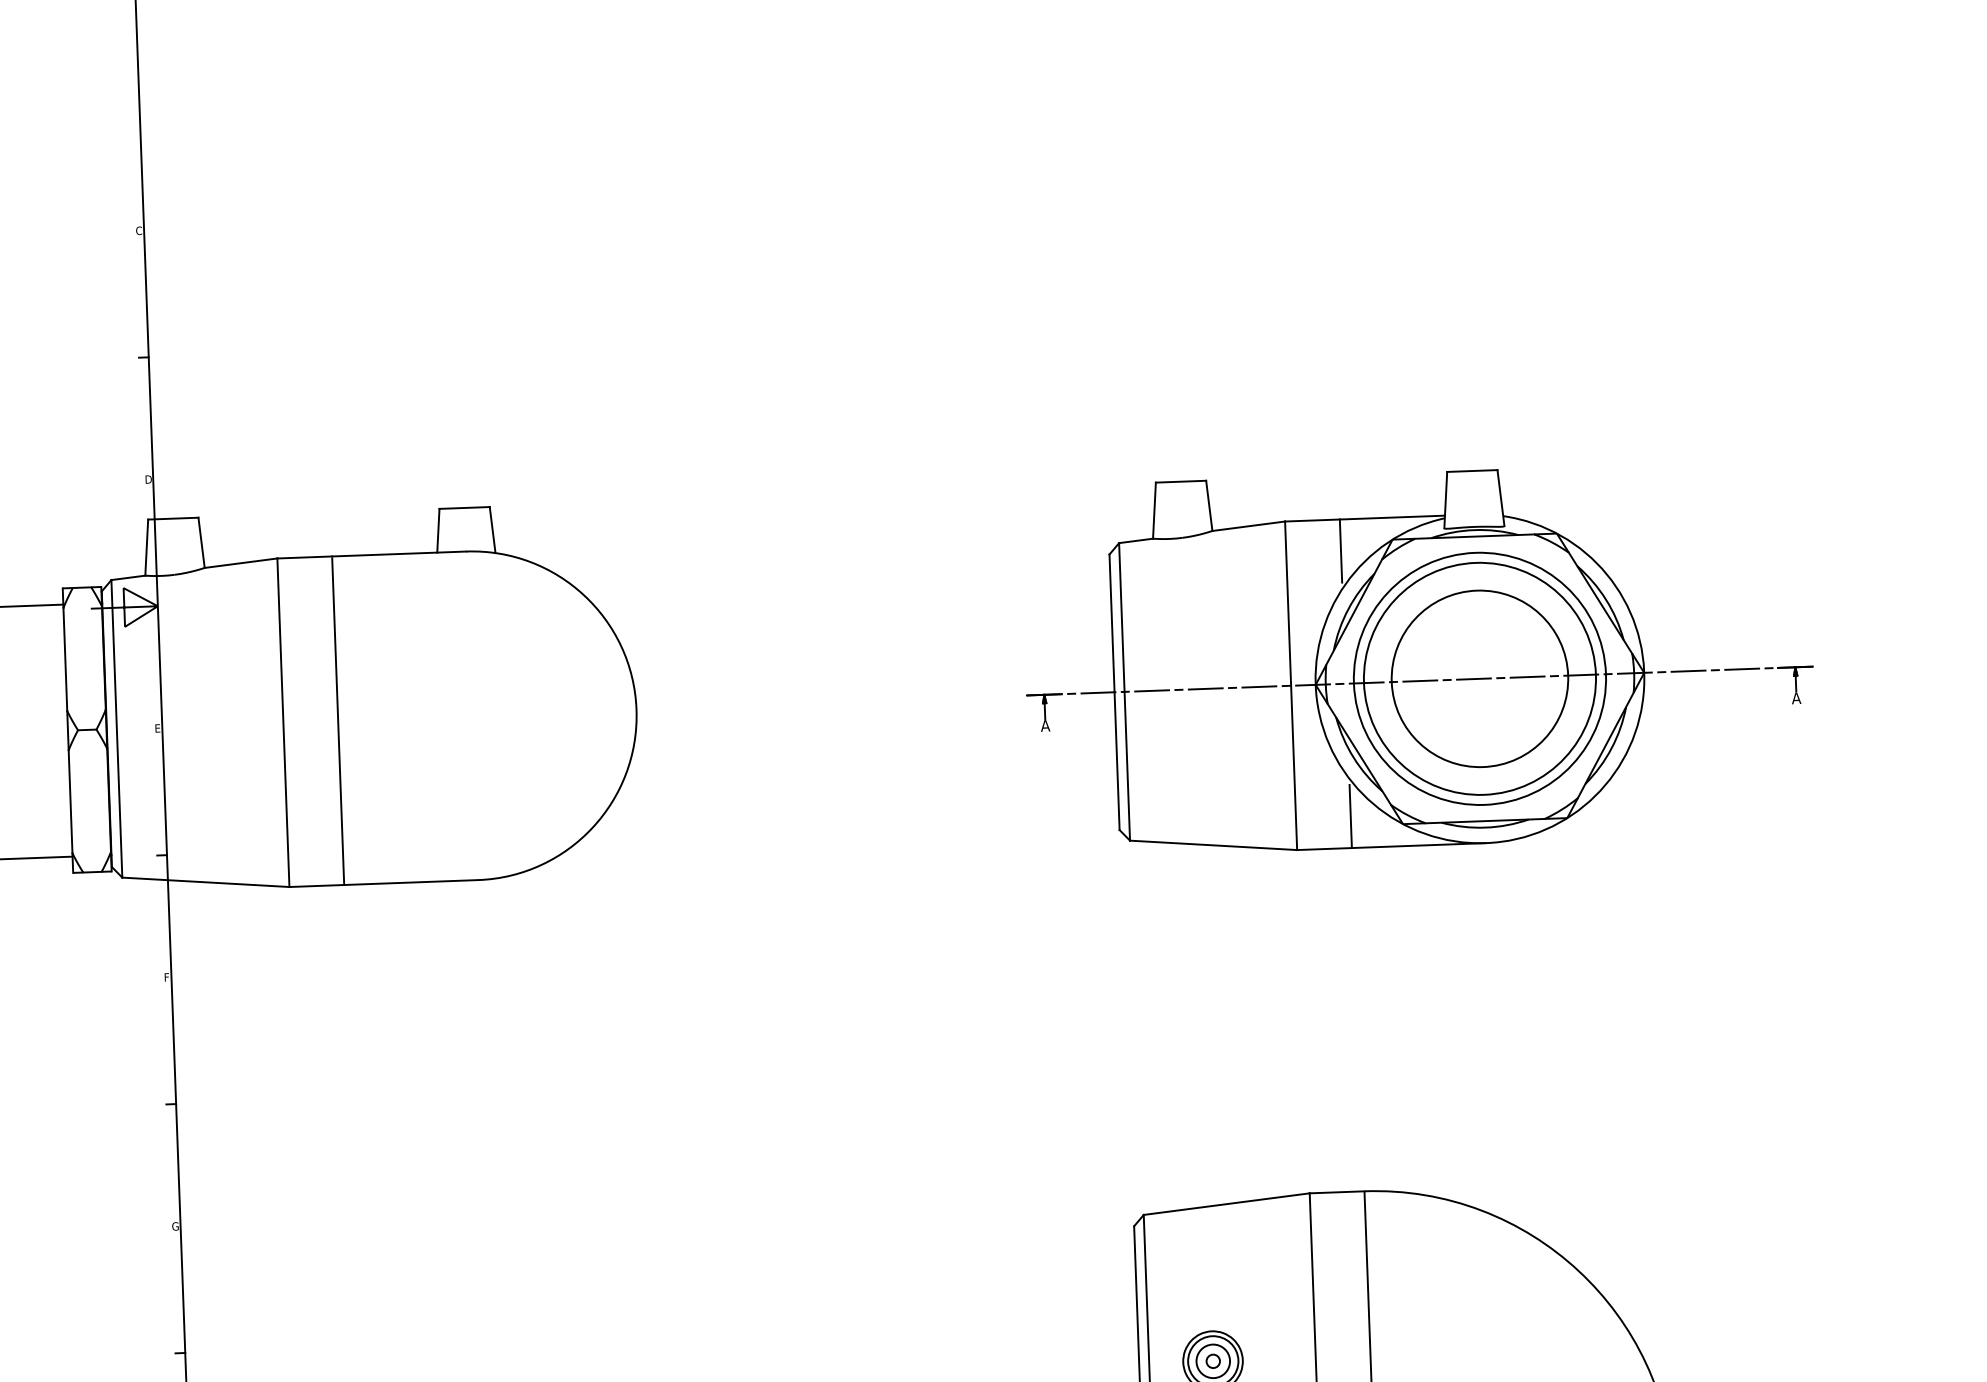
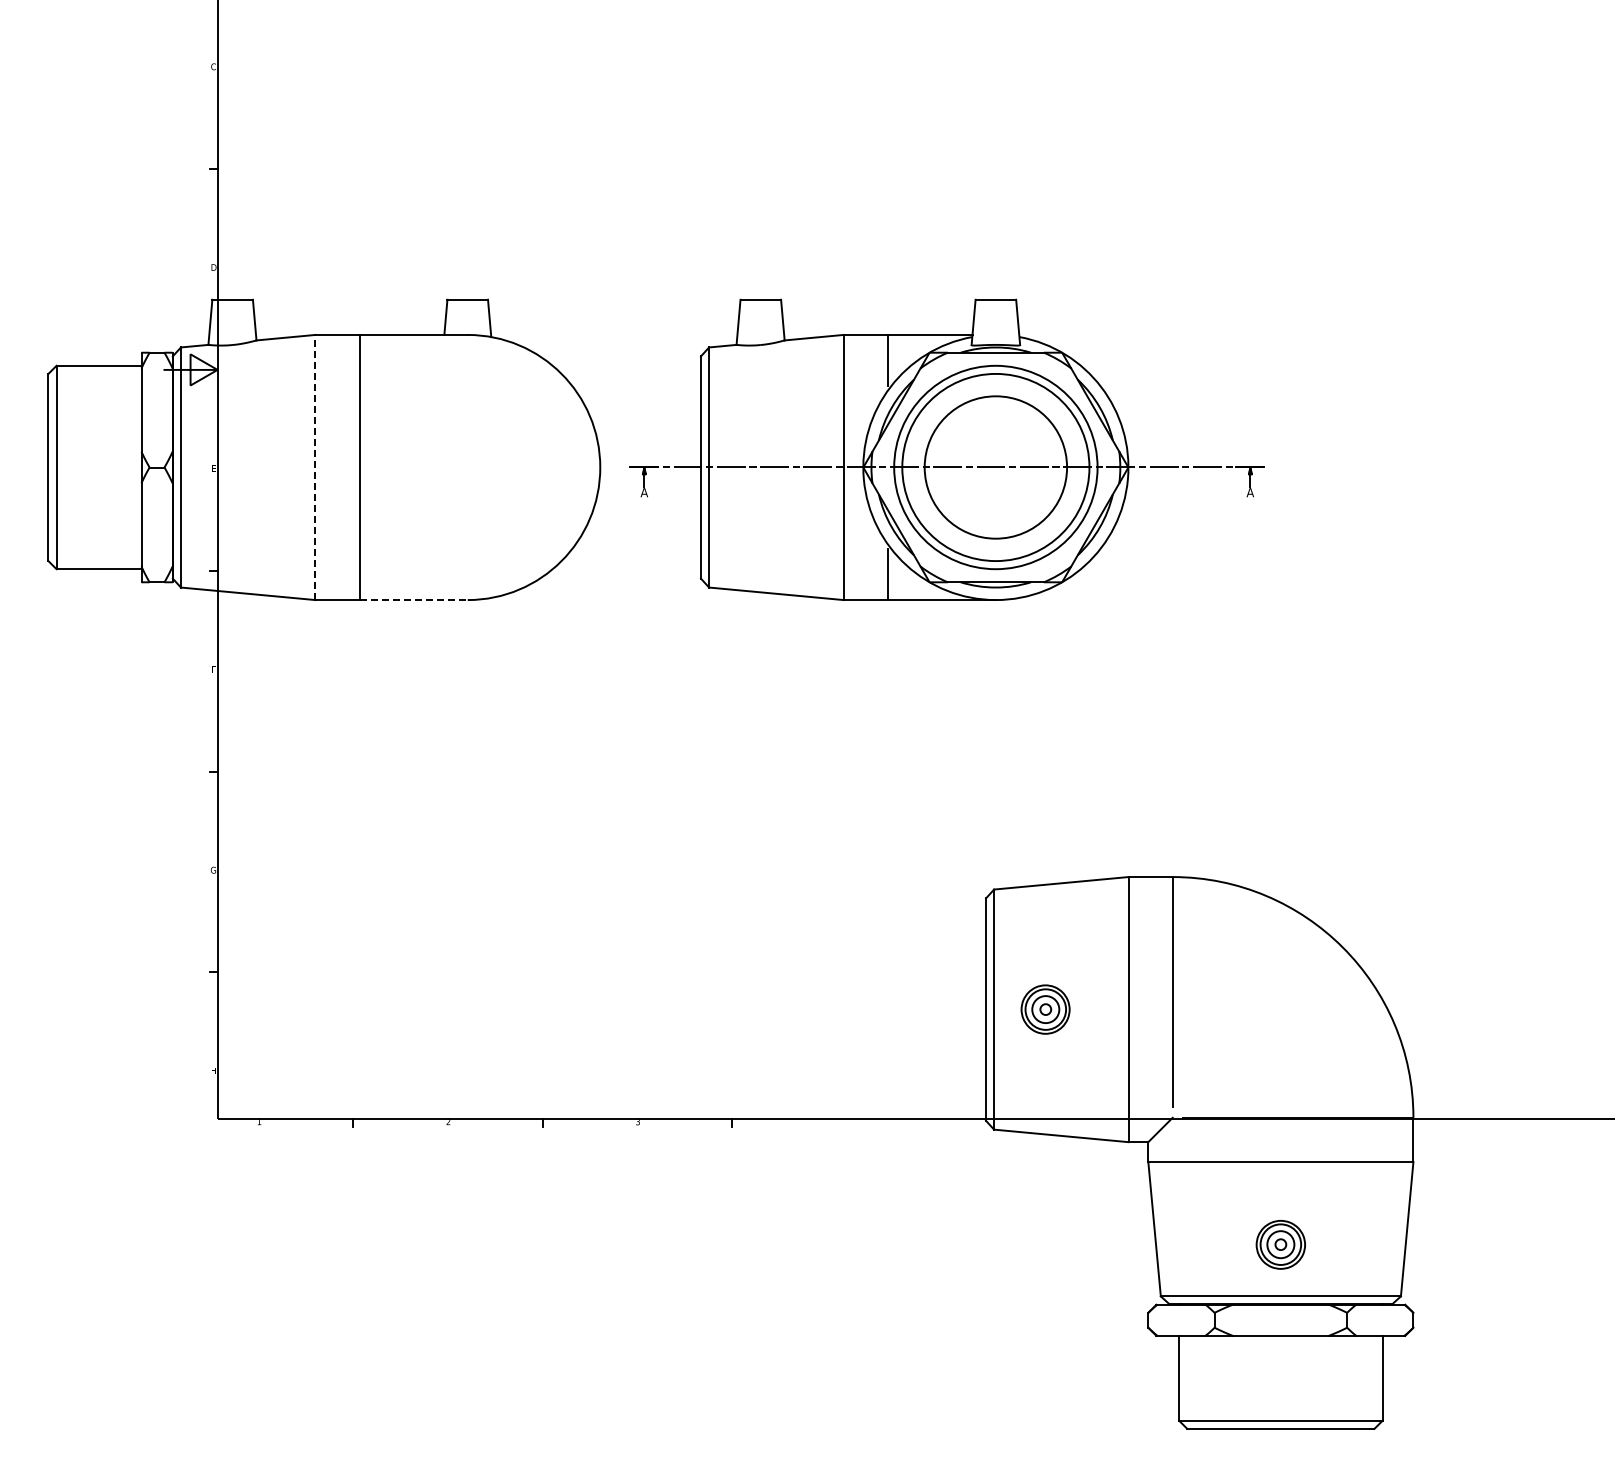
part: (1417, 658) -> (946, 449), moved
line: (283, 722) -> (315, 467), solid -> dashed
line: (412, 883) -> (414, 600), solid -> dashed

